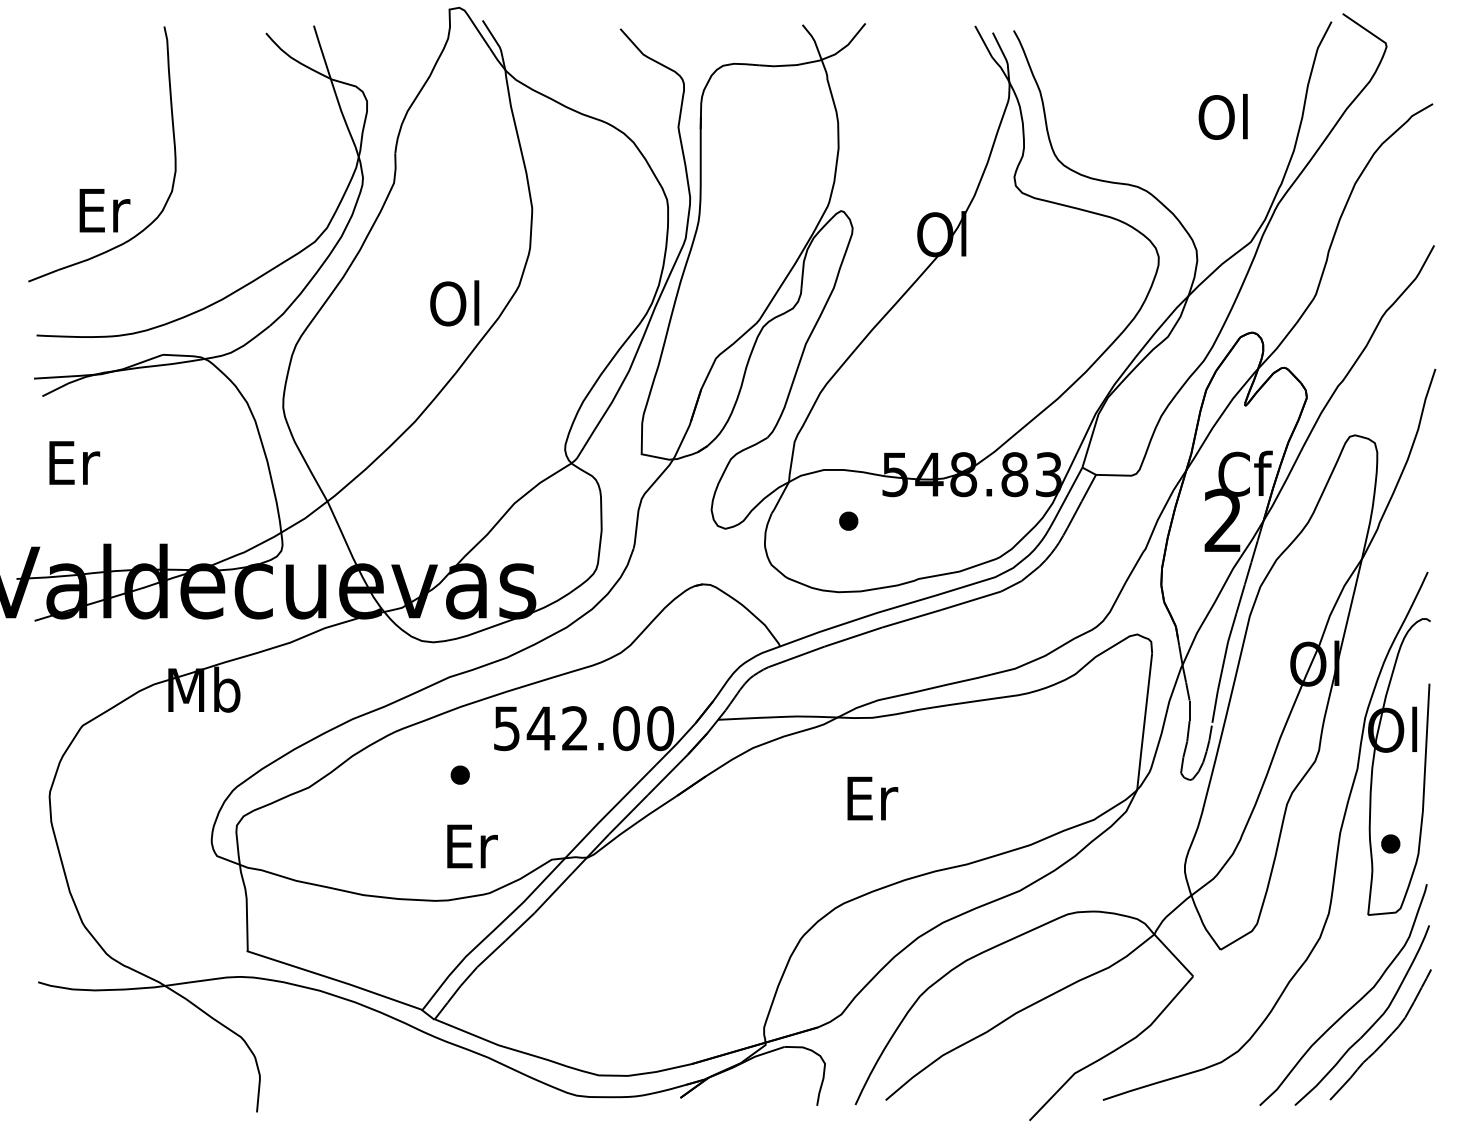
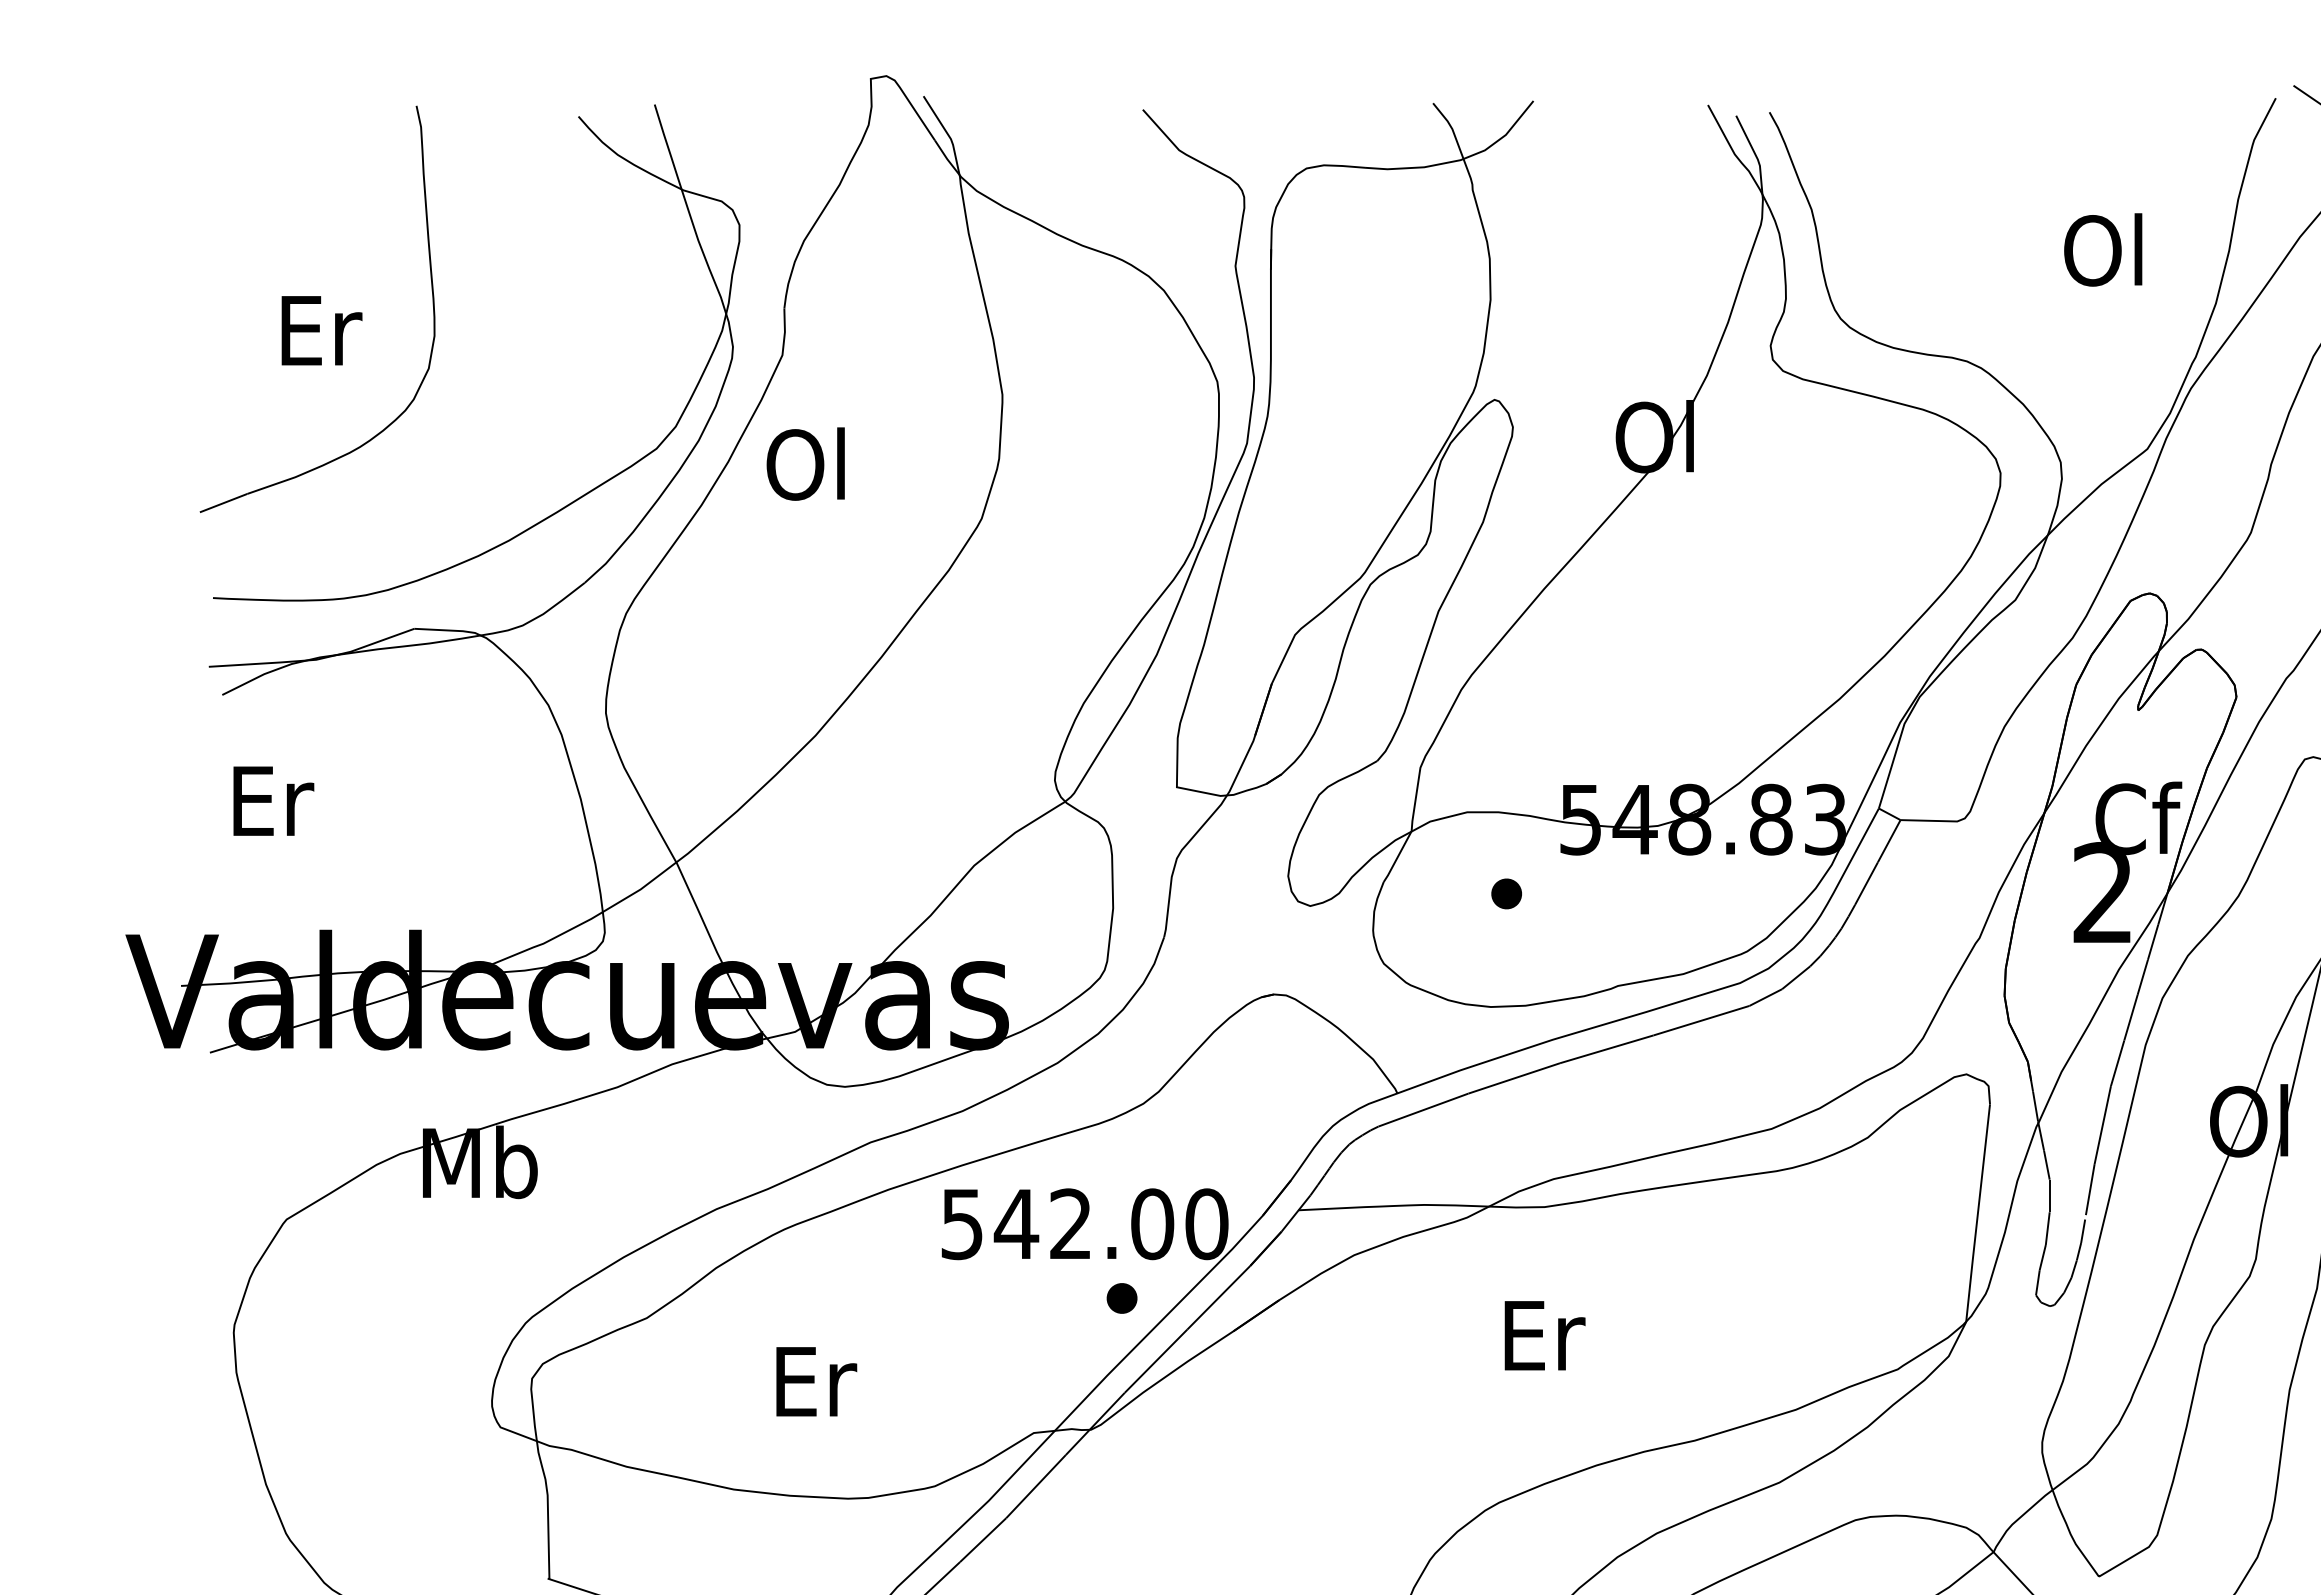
text: (104, 210) -> (321, 330), moved
text: (454, 303) -> (805, 464), moved
part: (459, 774) -> (1120, 1297), moved
text: (472, 846) -> (816, 1381), moved

